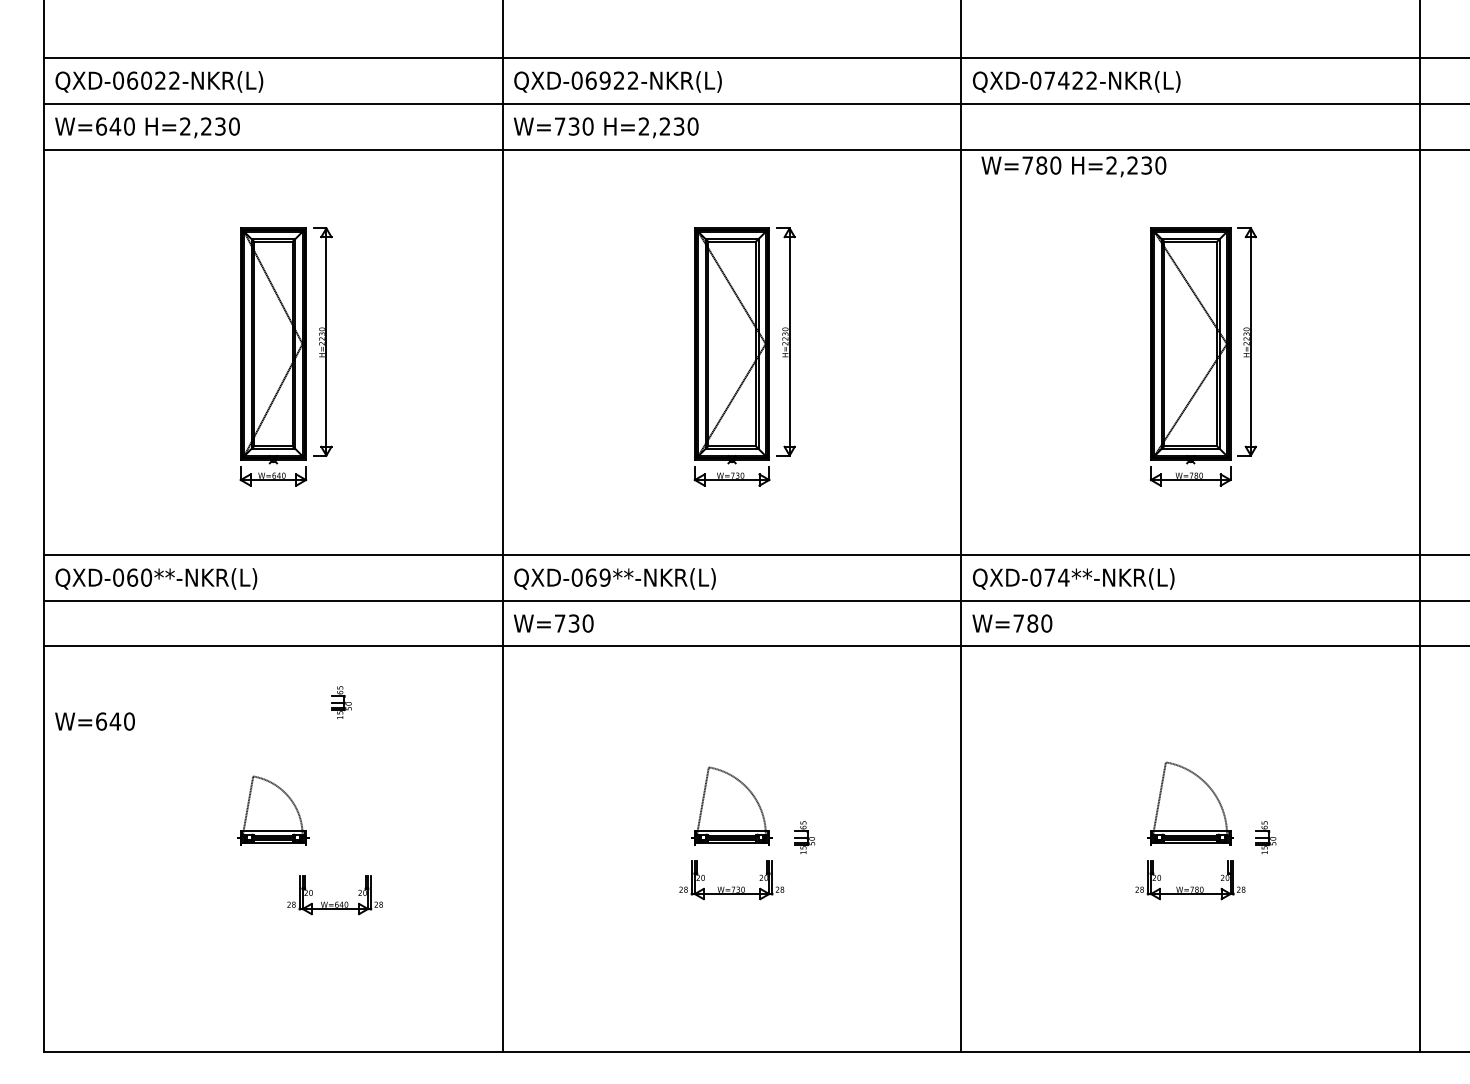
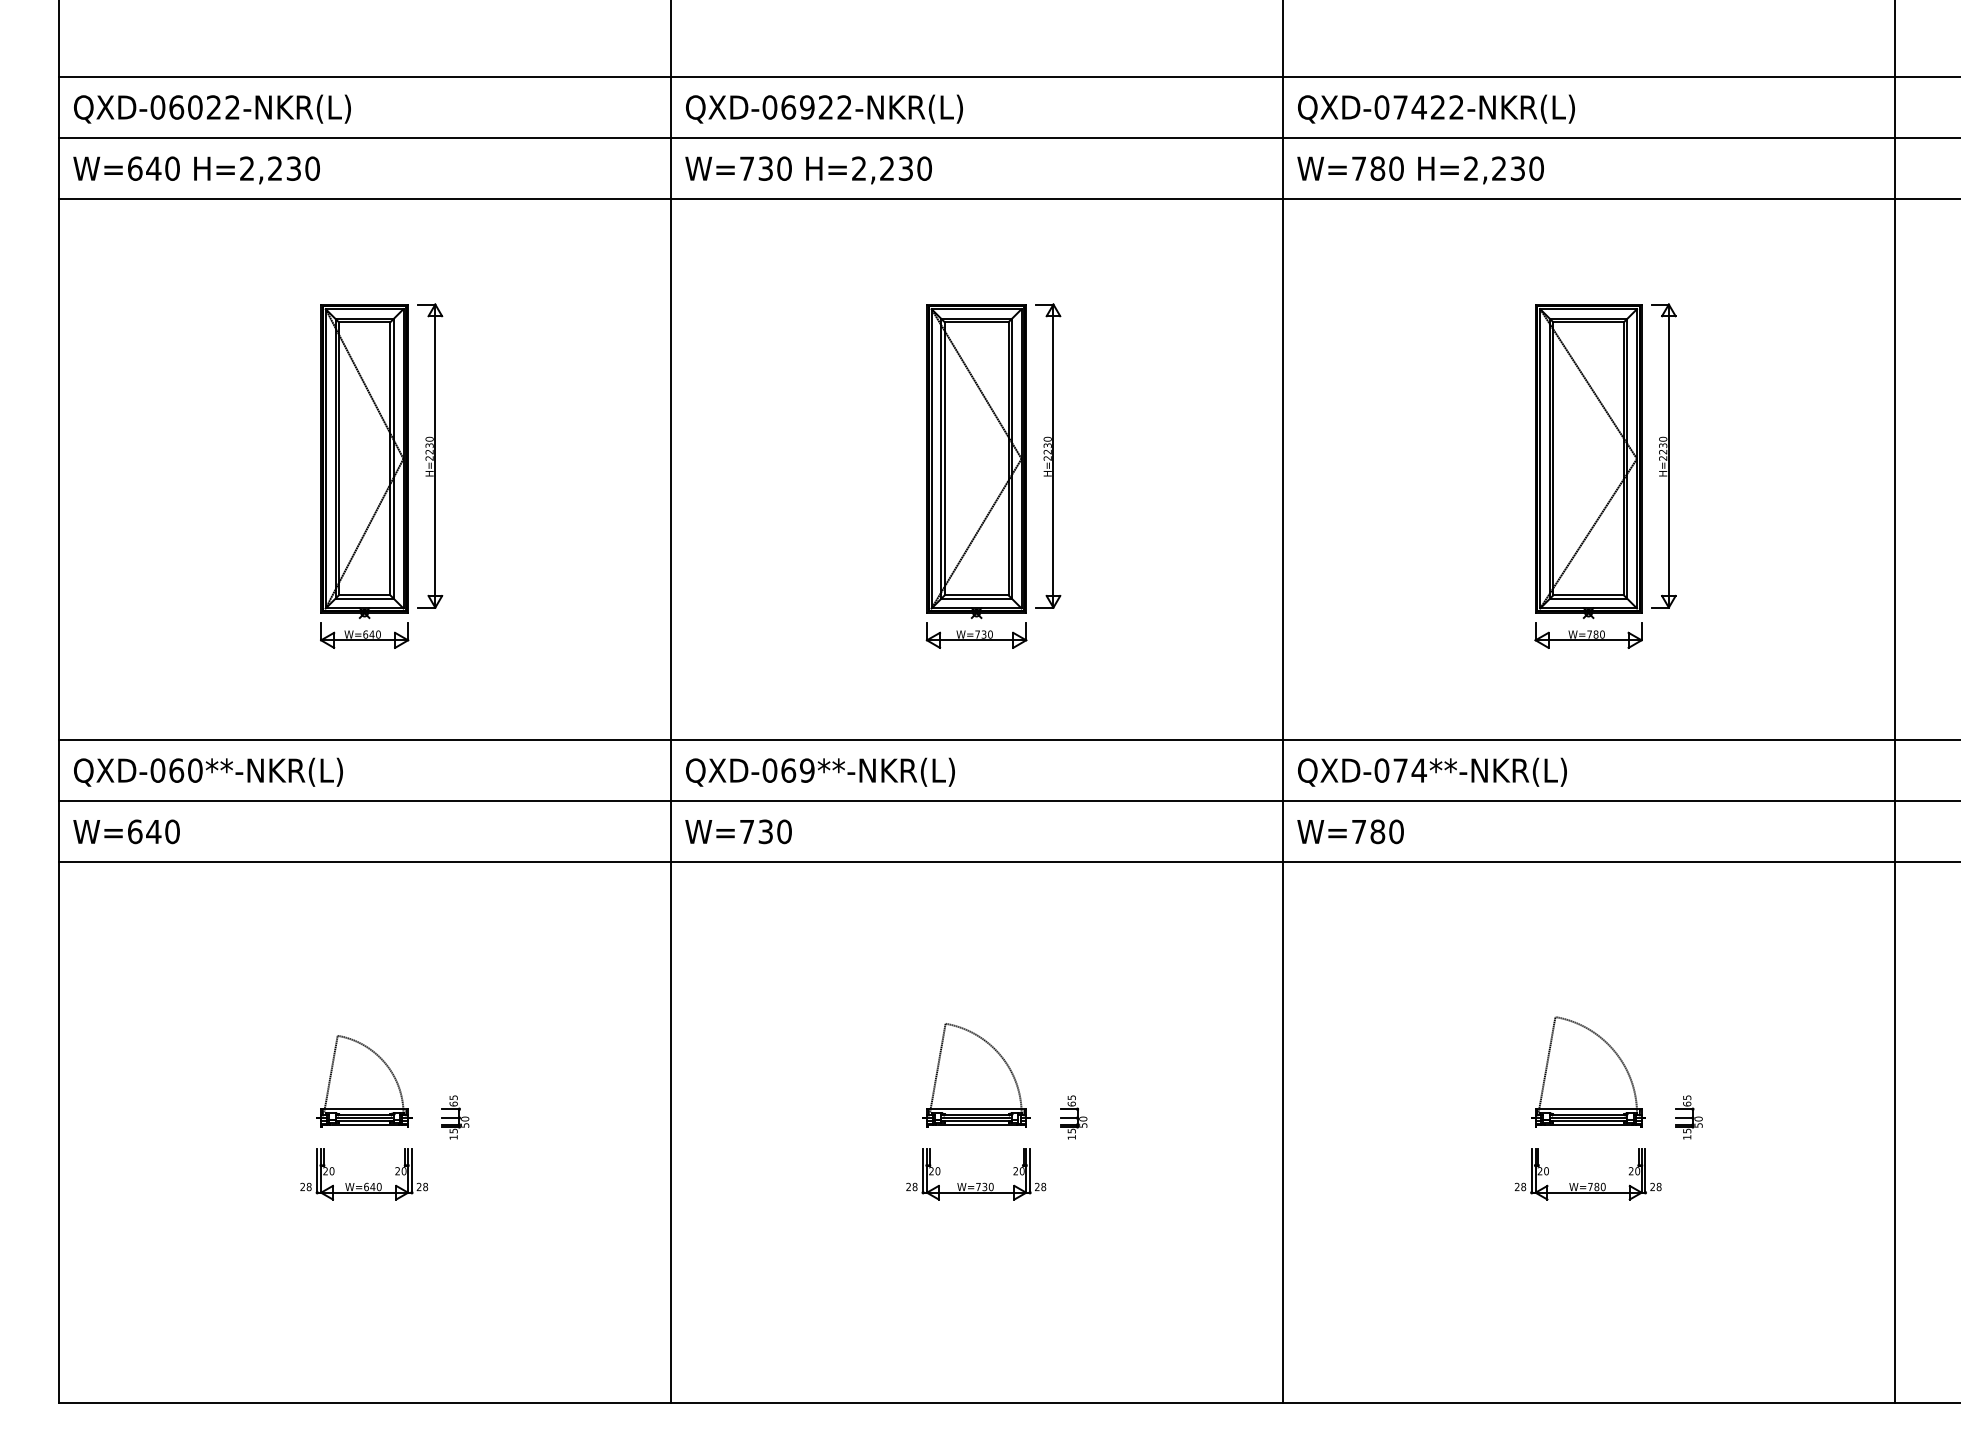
text: (1073, 166) -> (1420, 169), moved
part: (341, 702) -> (455, 1117), moved
text: (94, 721) -> (125, 831), moved
part: (336, 901) -> (366, 1182), moved

